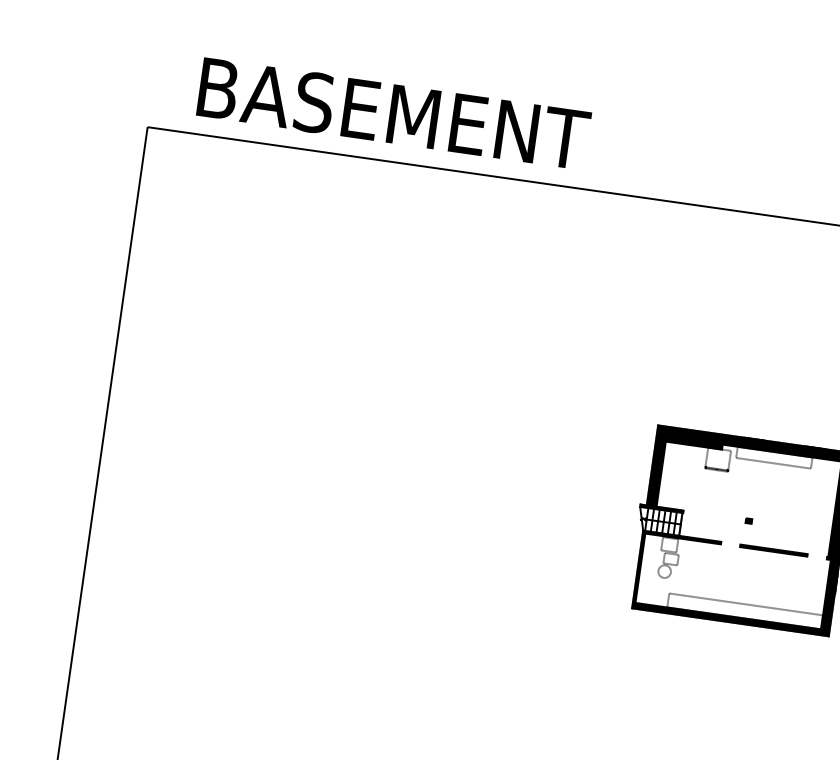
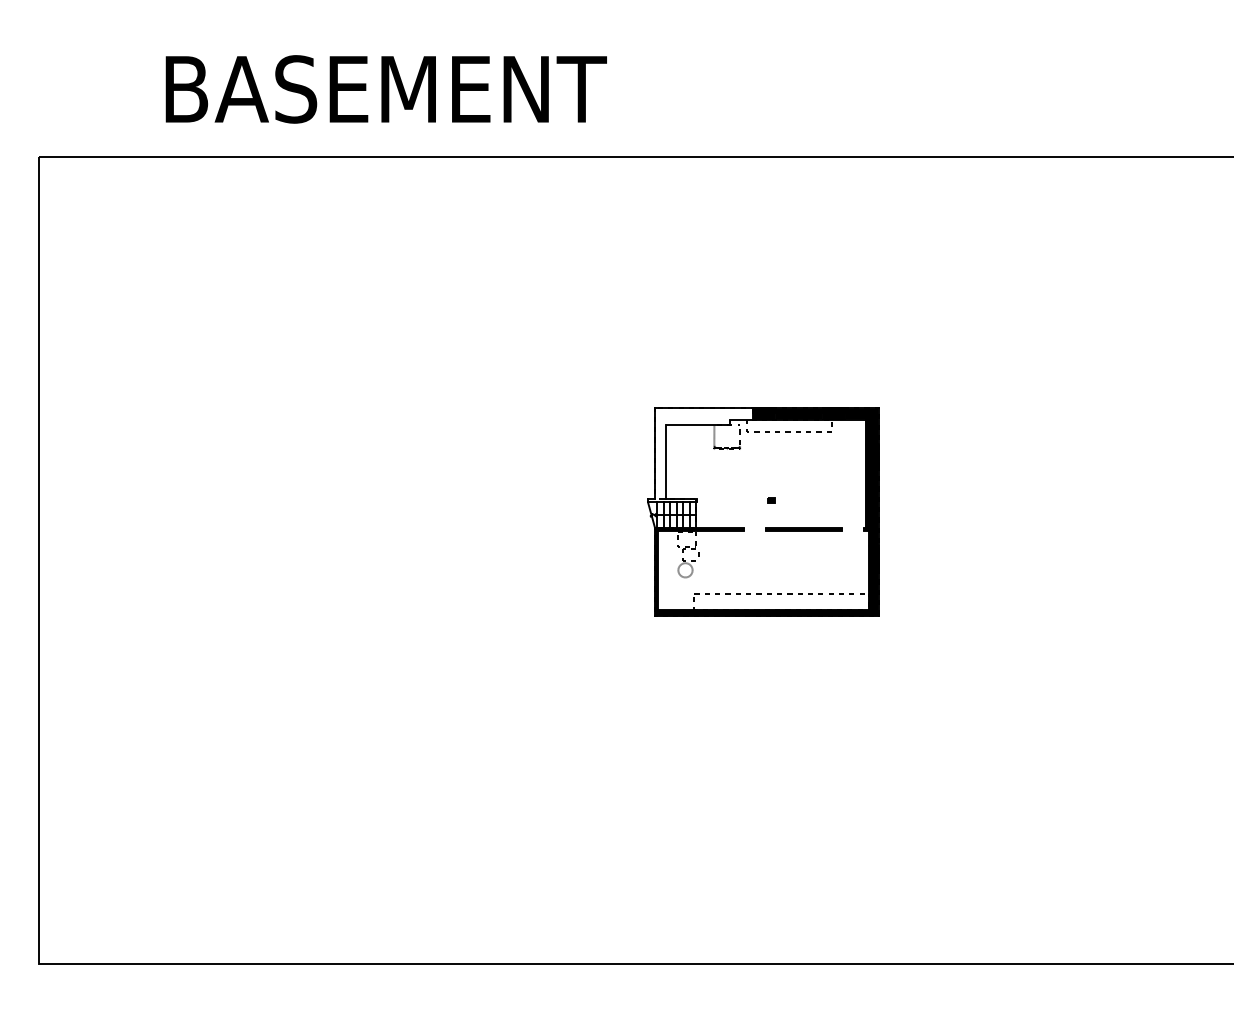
text: (393, 113) -> (385, 89), moved
fill: (691, 472) -> (699, 455), removed

